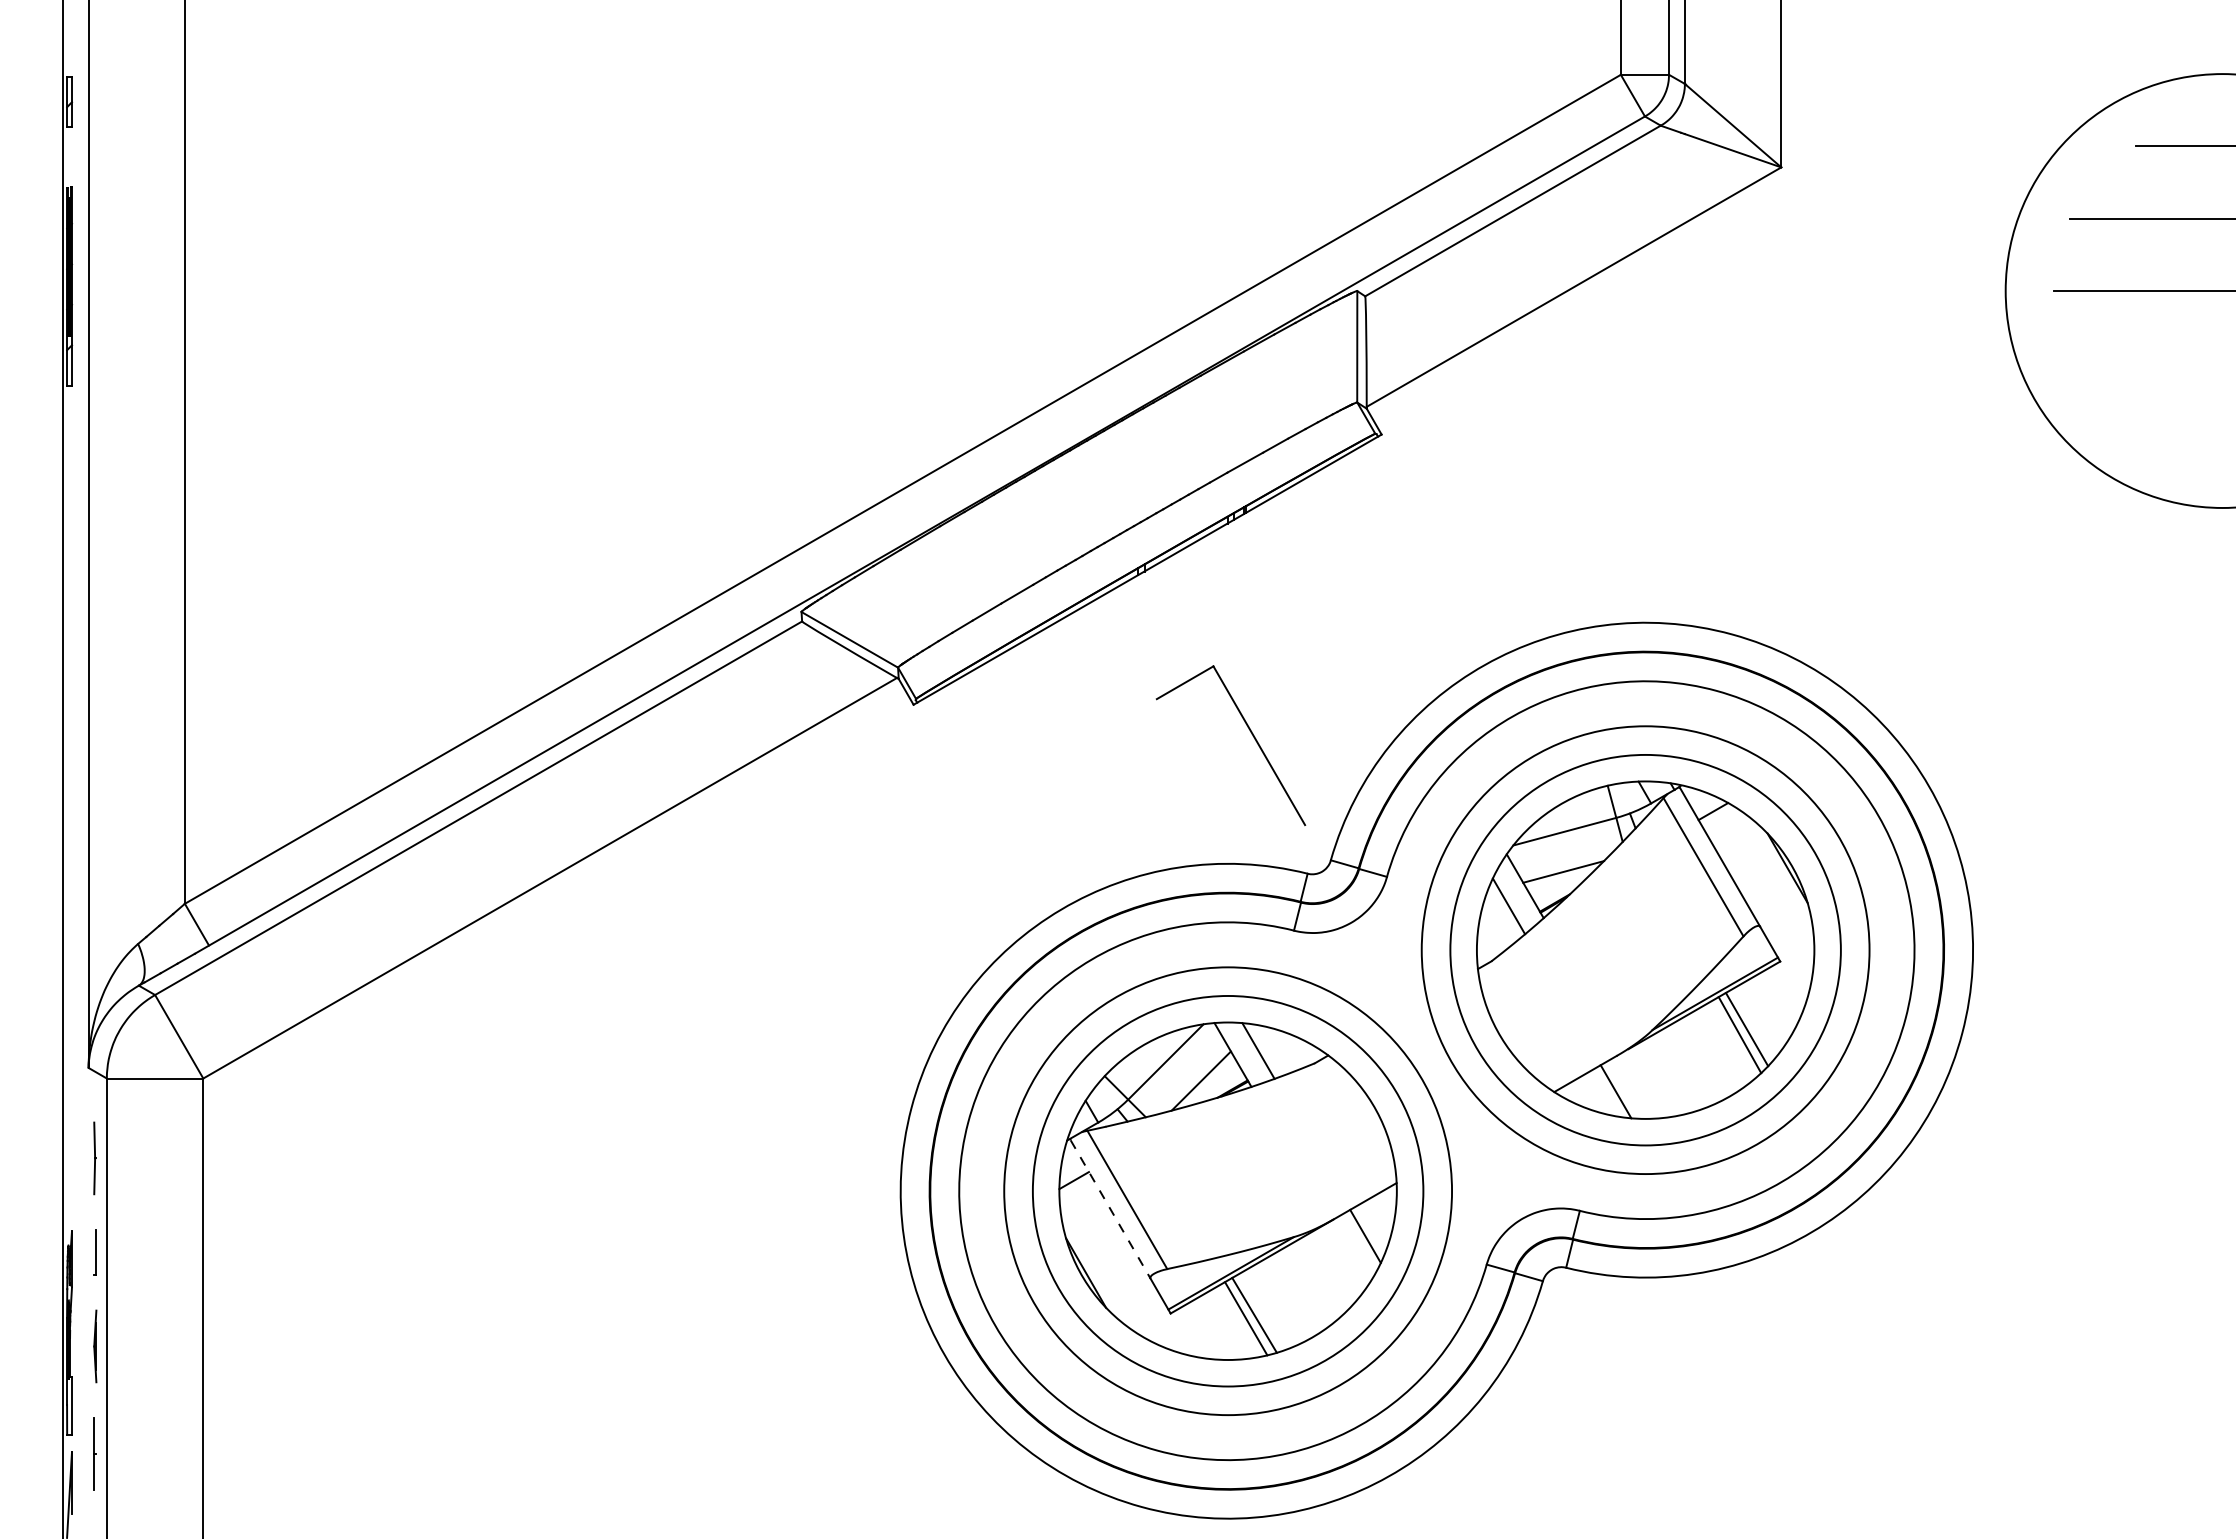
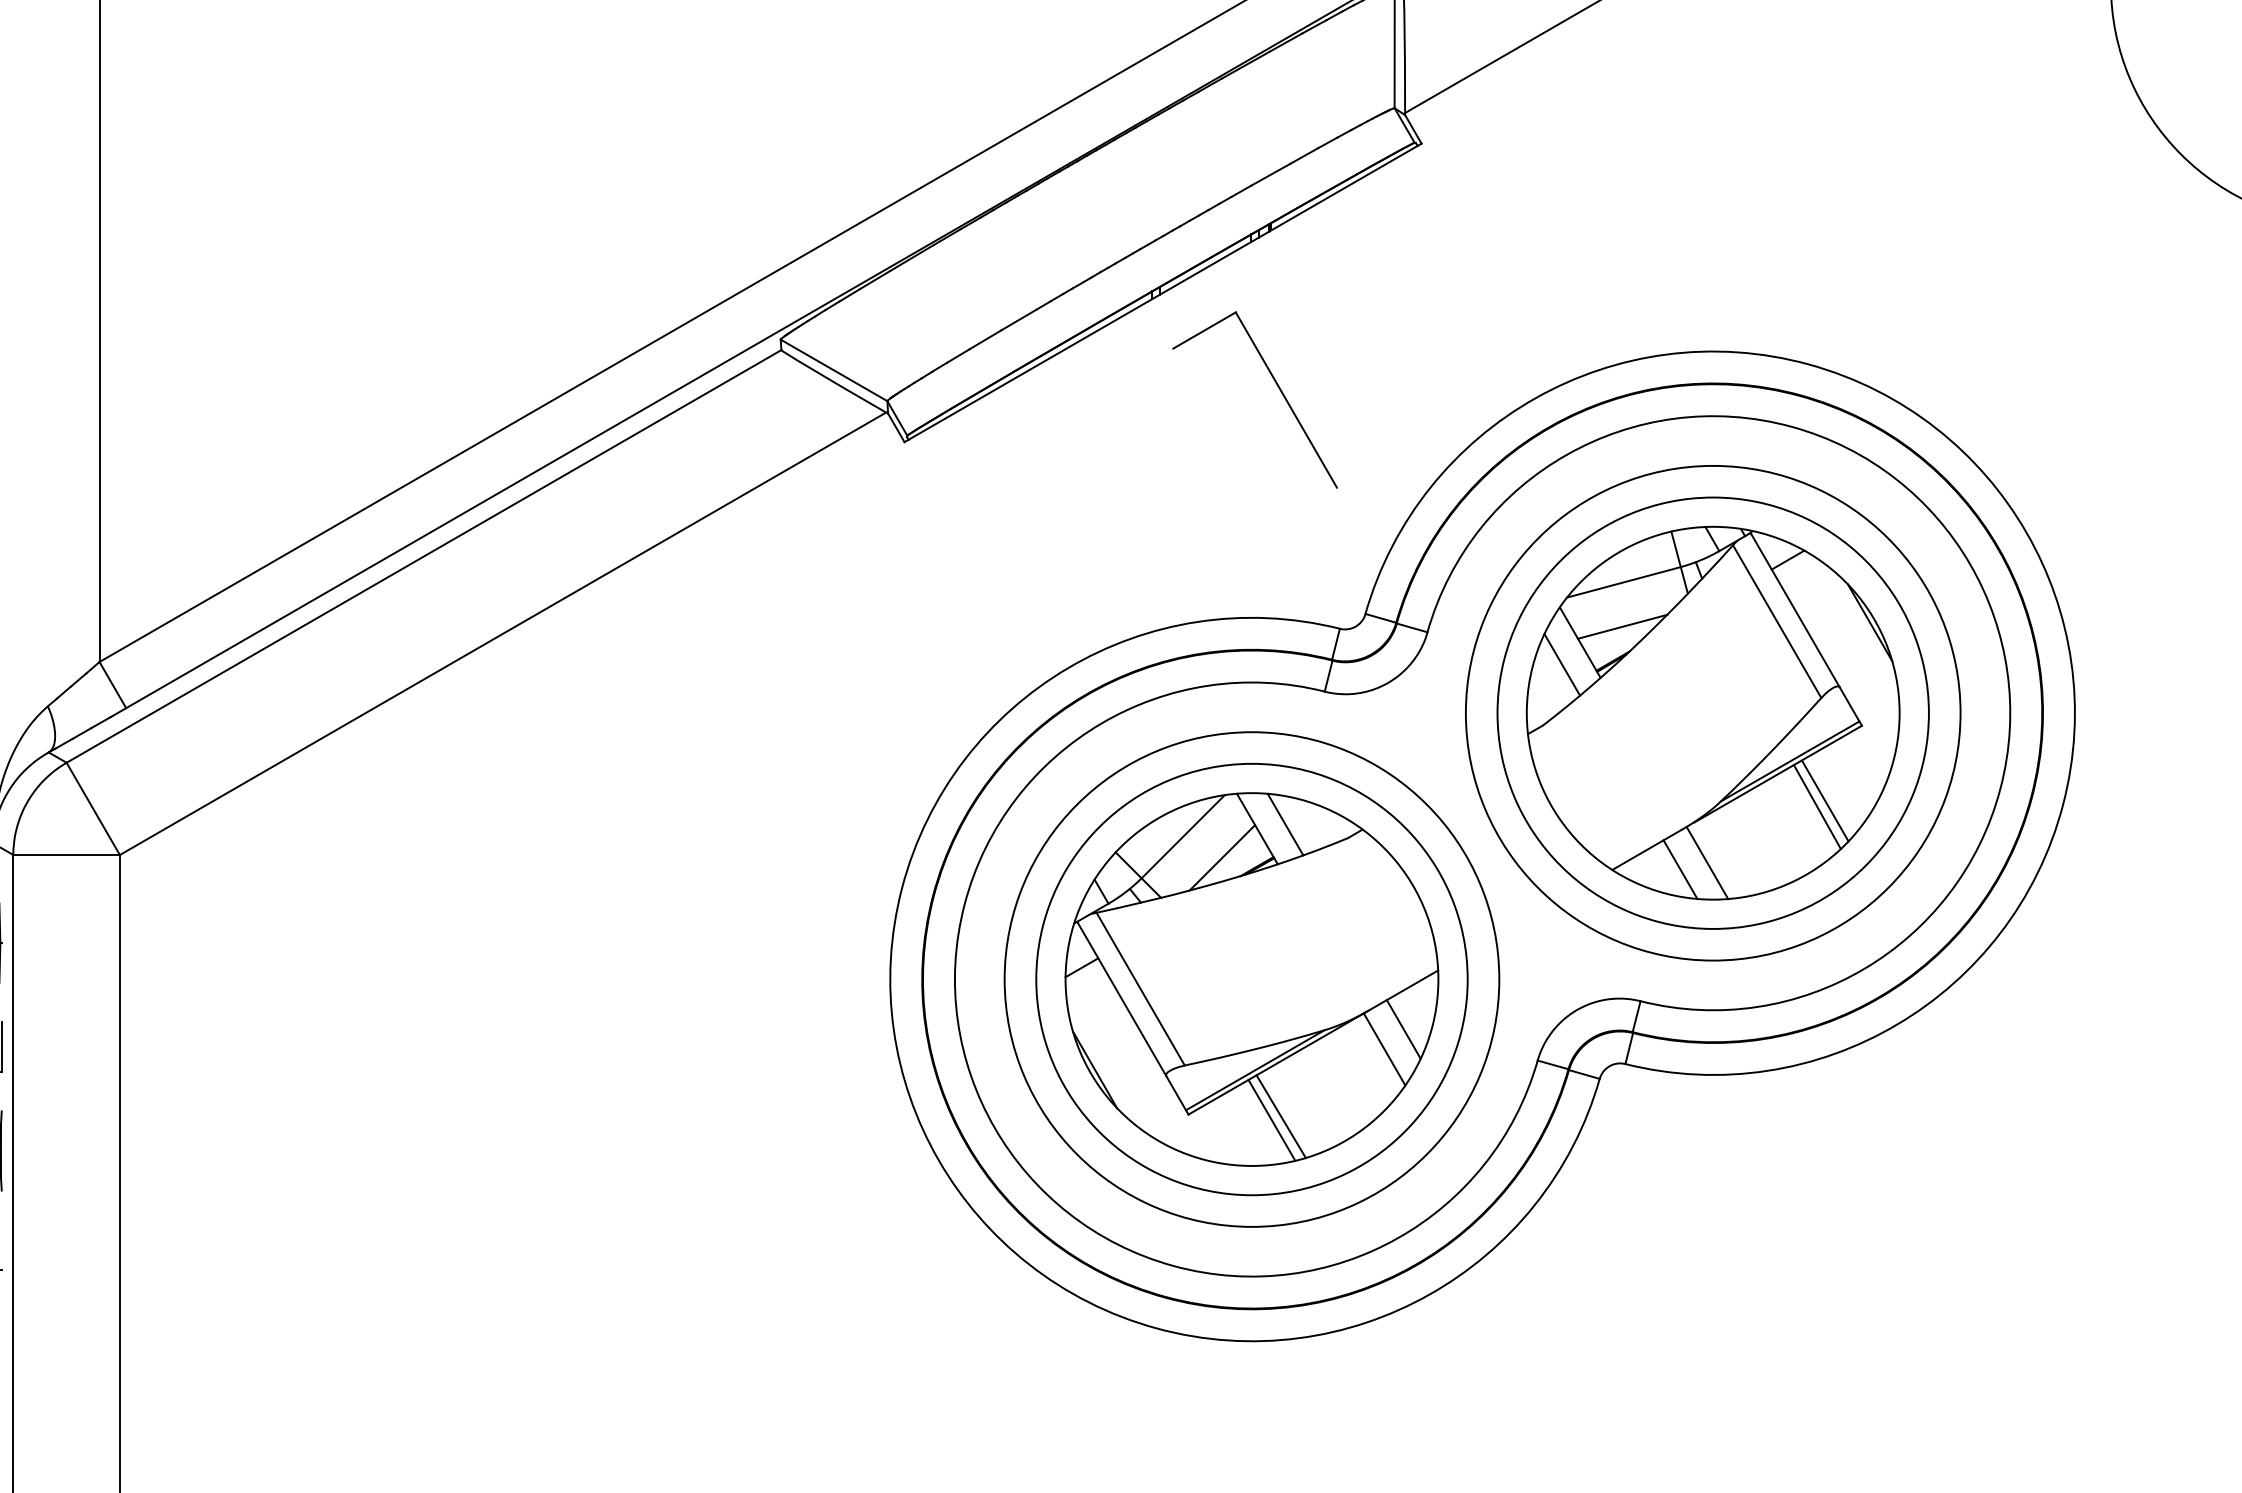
part: (1251, 734) -> (1277, 387), moved
line: (1640, 1085) -> (1707, 862), added
line: (1110, 1209) -> (1122, 999), dashed -> solid
line: (1347, 1254) -> (1383, 1049), added

